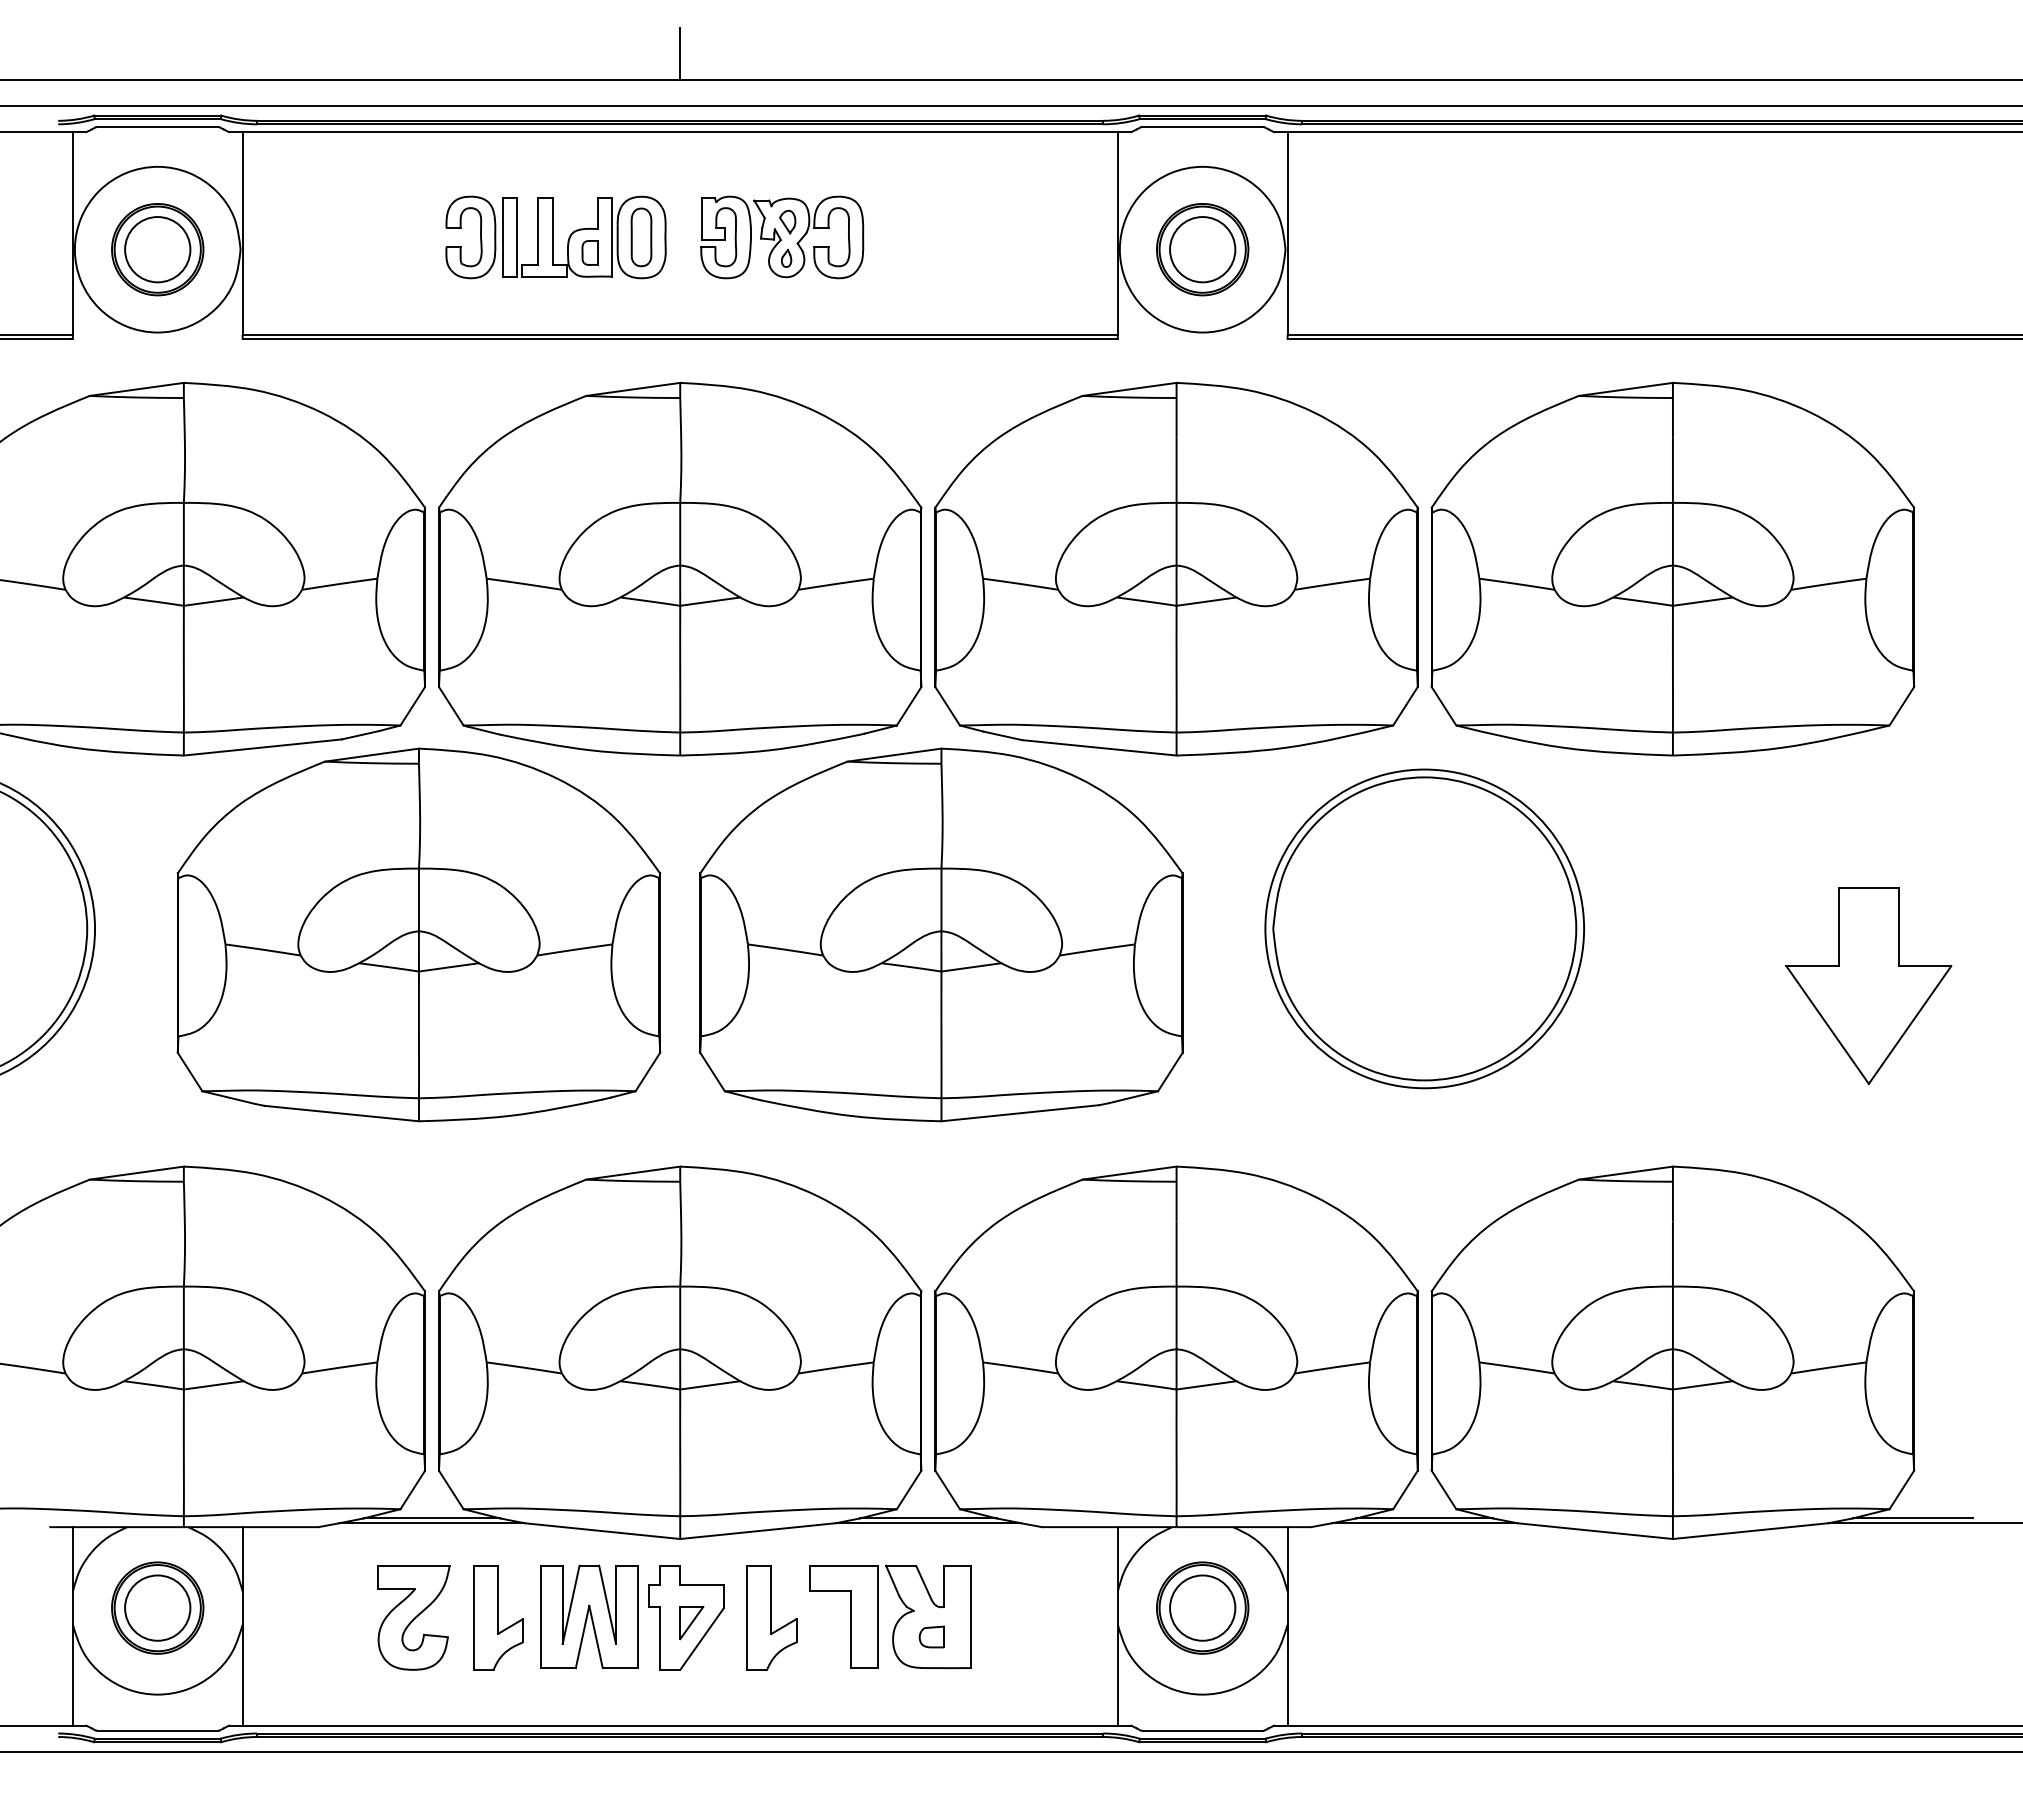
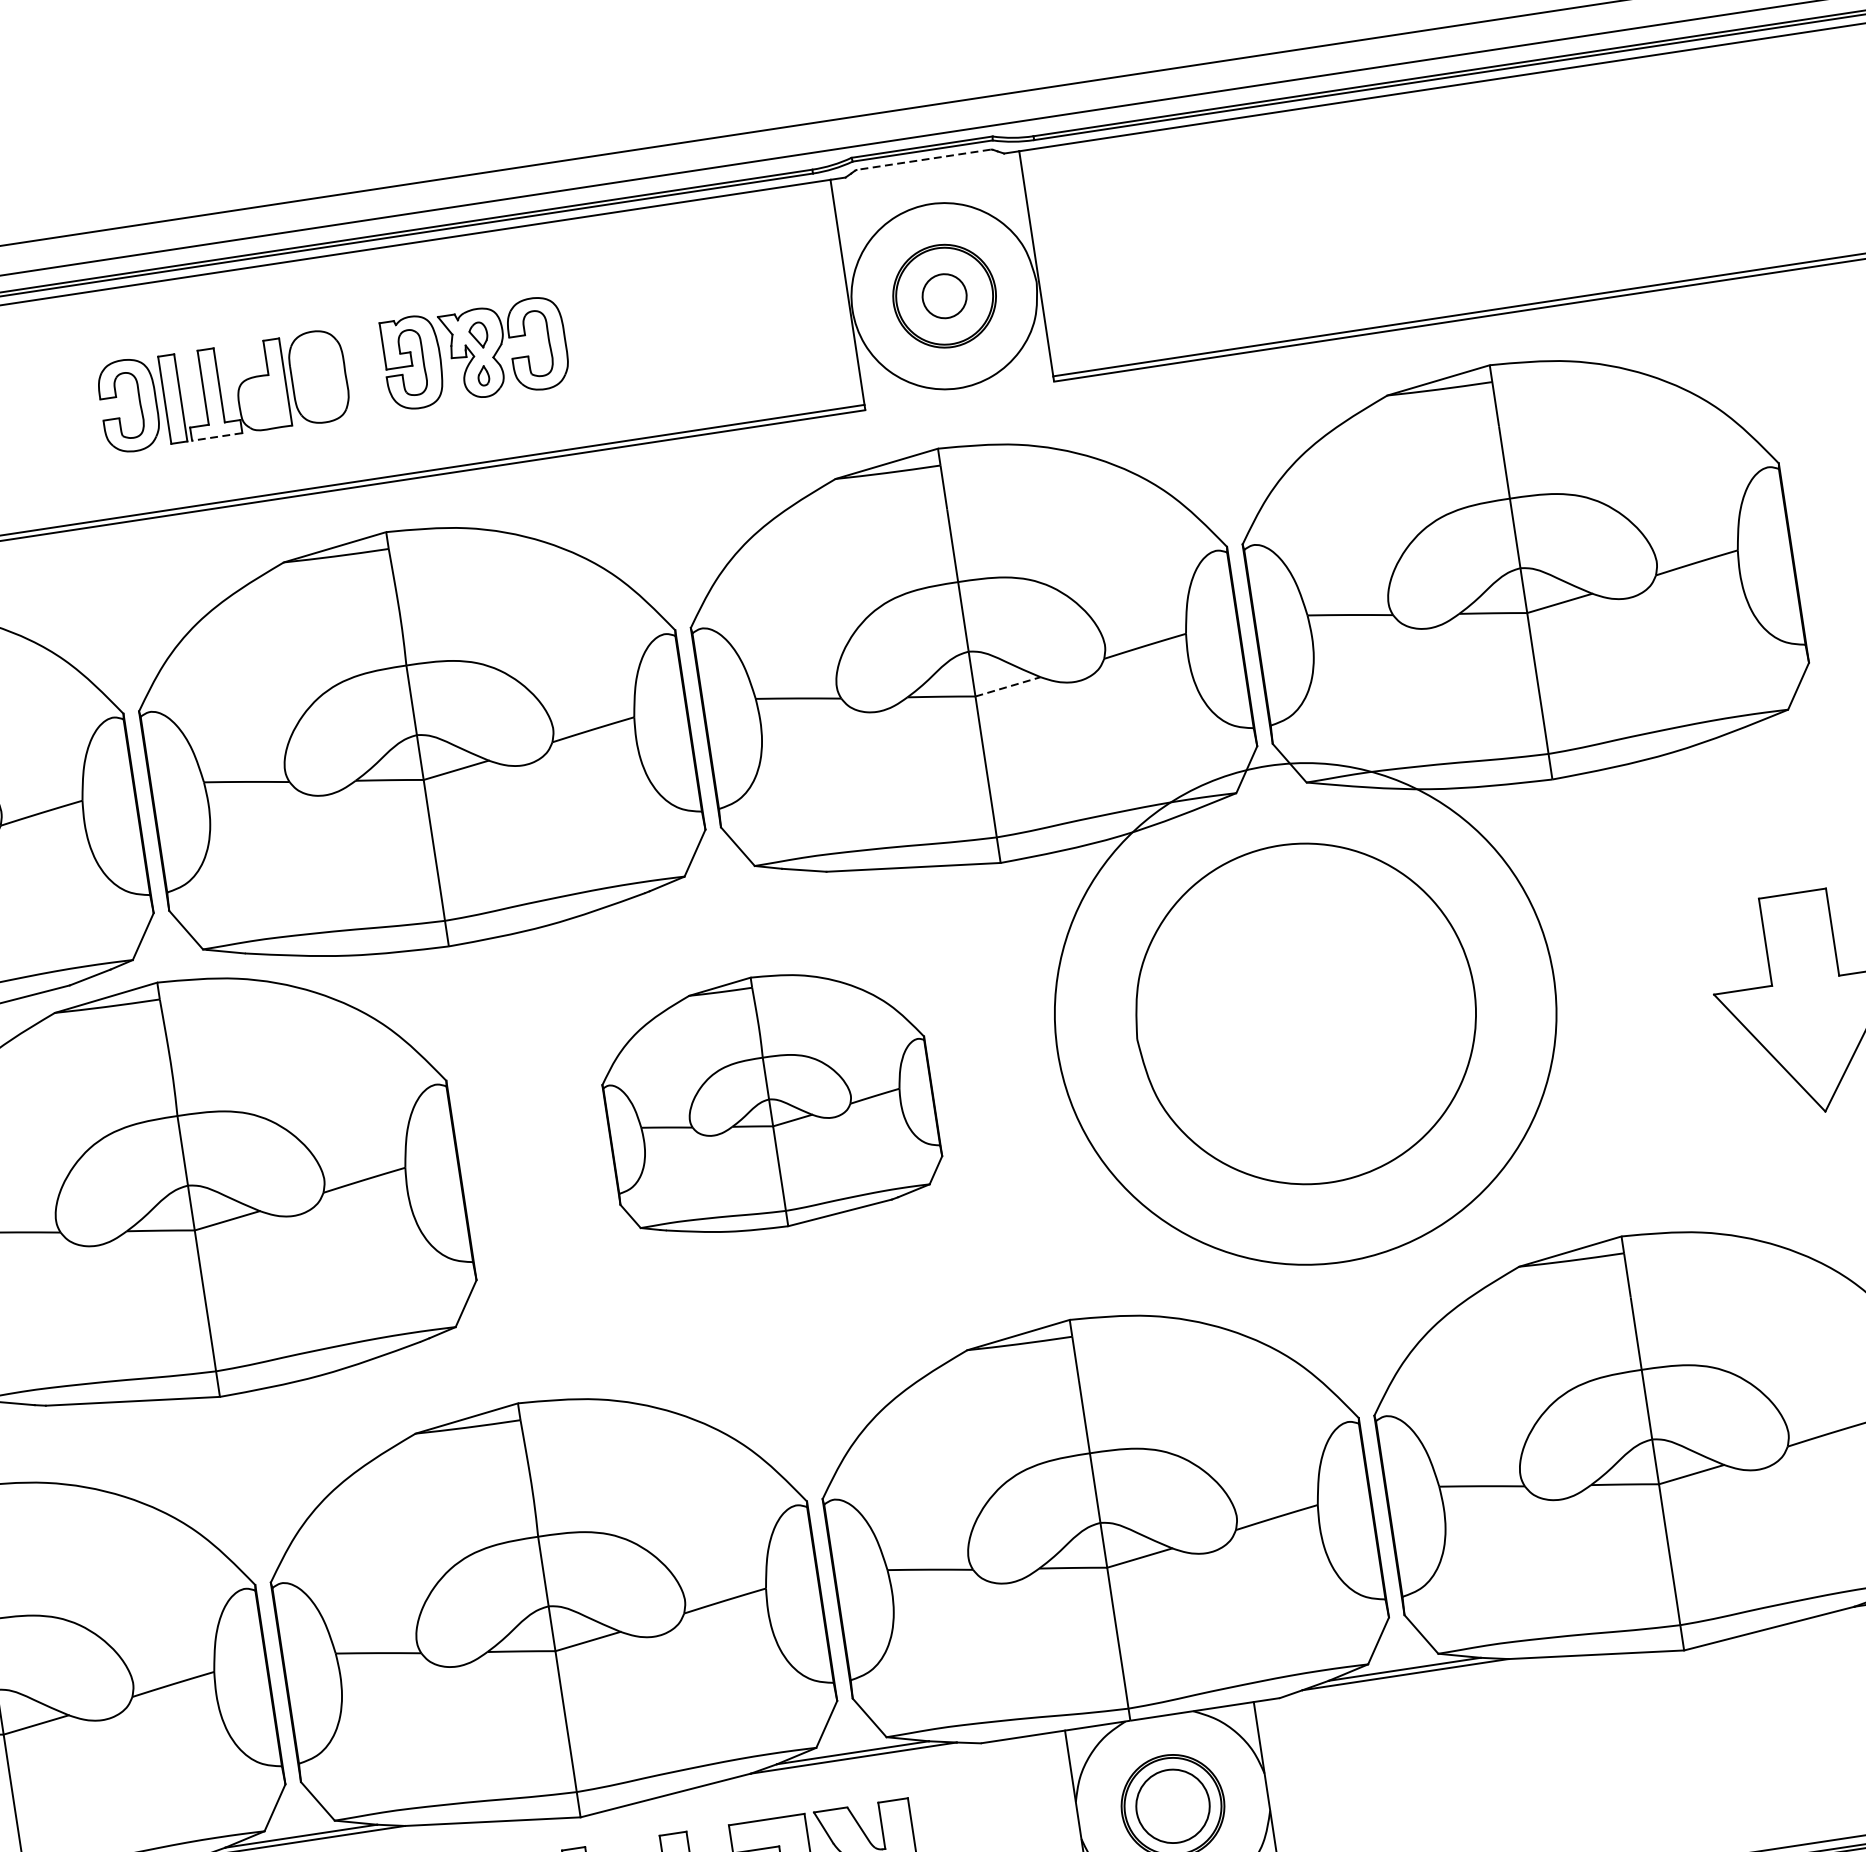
line: (680, 53) -> (331, 165), removed
line: (1202, 126) -> (923, 159), solid -> dashed
part: (641, 237) -> (318, 377), removed
circle: (1202, 249) -> (944, 296), size x0.6
part: (589, 252) -> (263, 402), removed
line: (544, 276) -> (217, 436), solid -> dashed
line: (1207, 601) -> (1009, 686), solid -> dashed
circle: (1424, 928) -> (1305, 1013), size x1.4
part: (941, 934) -> (769, 1101), size x0.6

